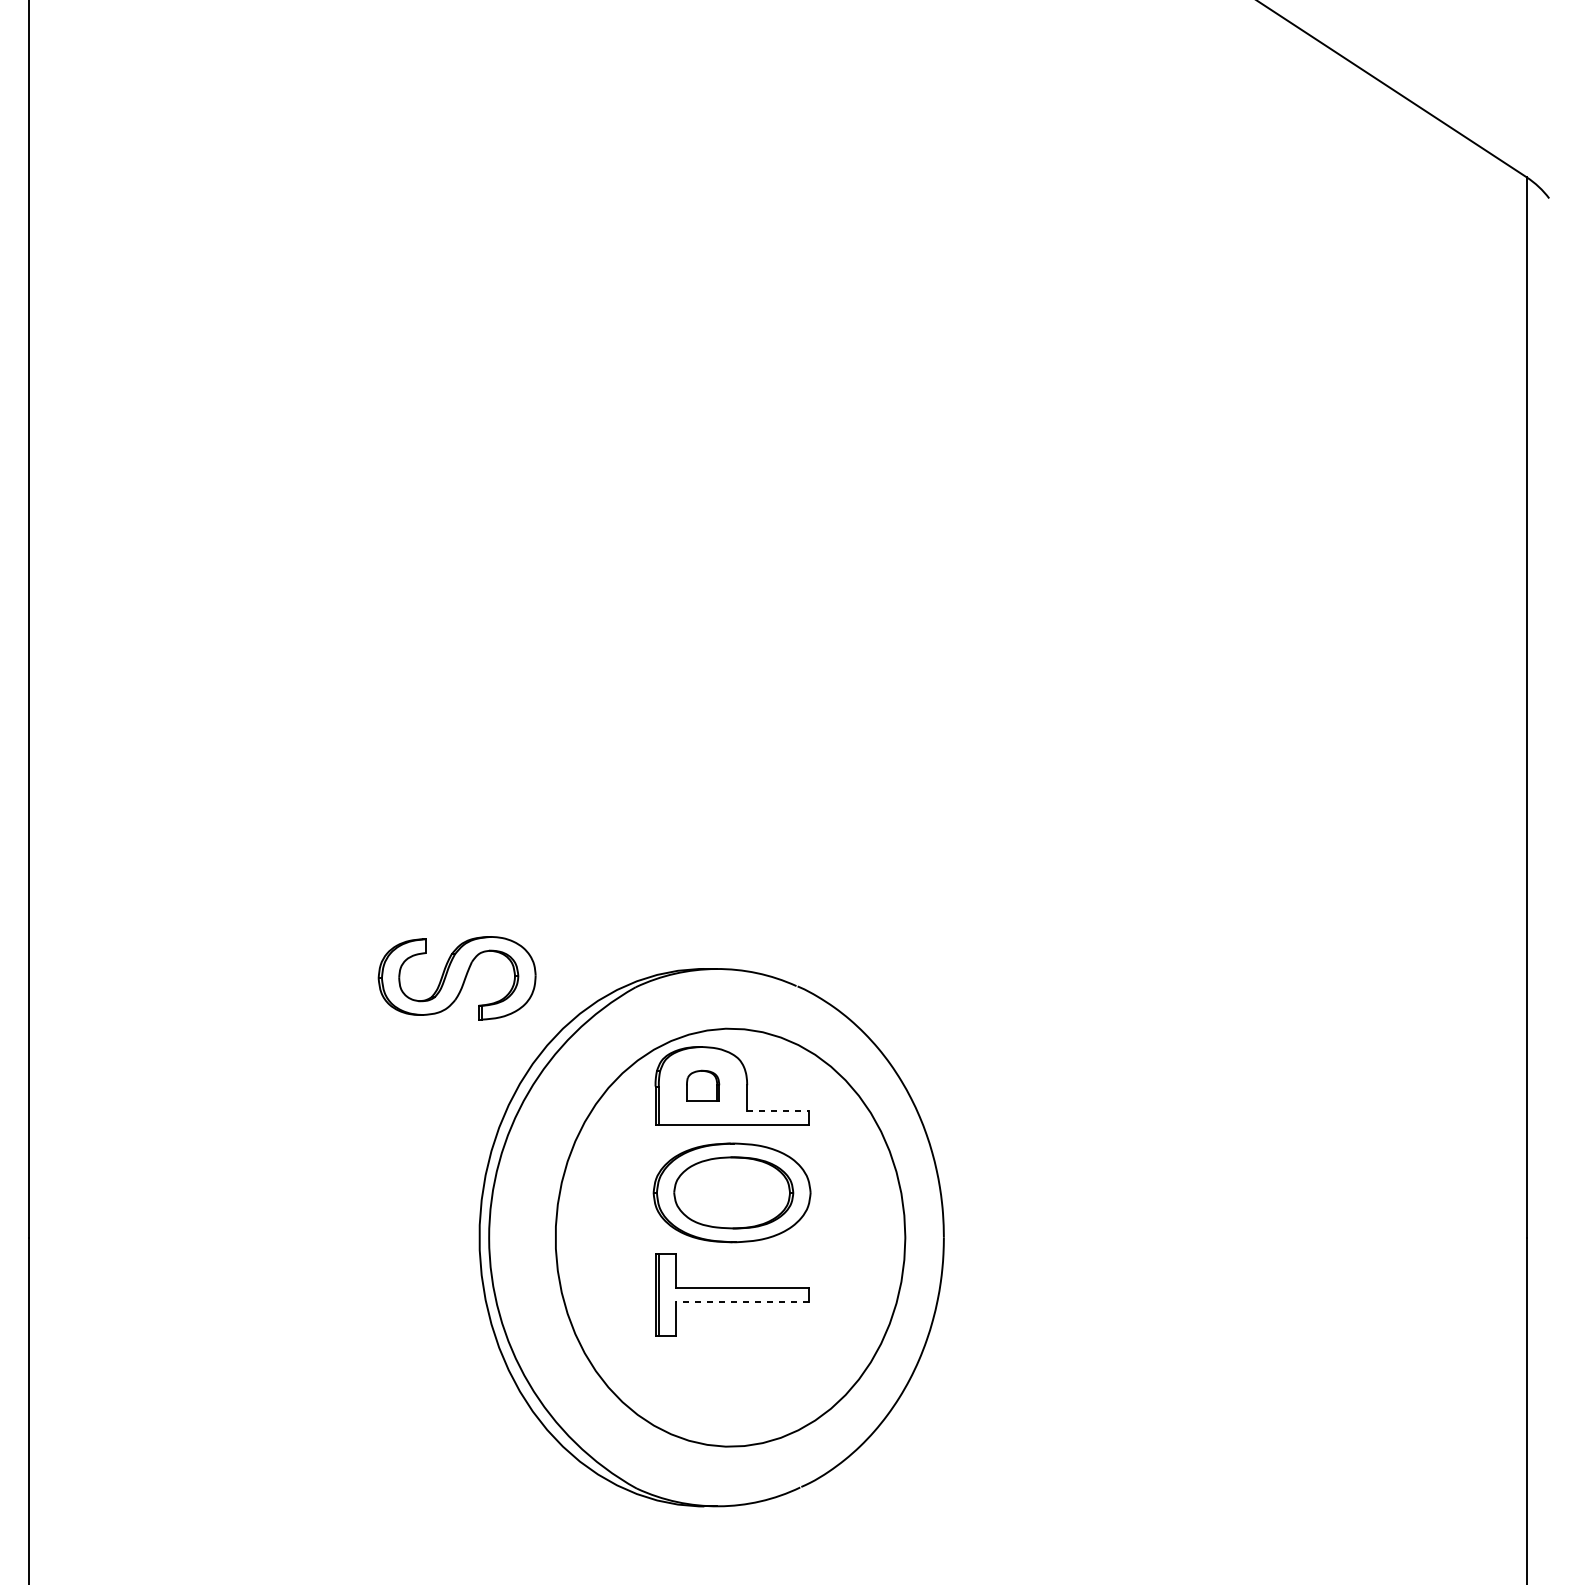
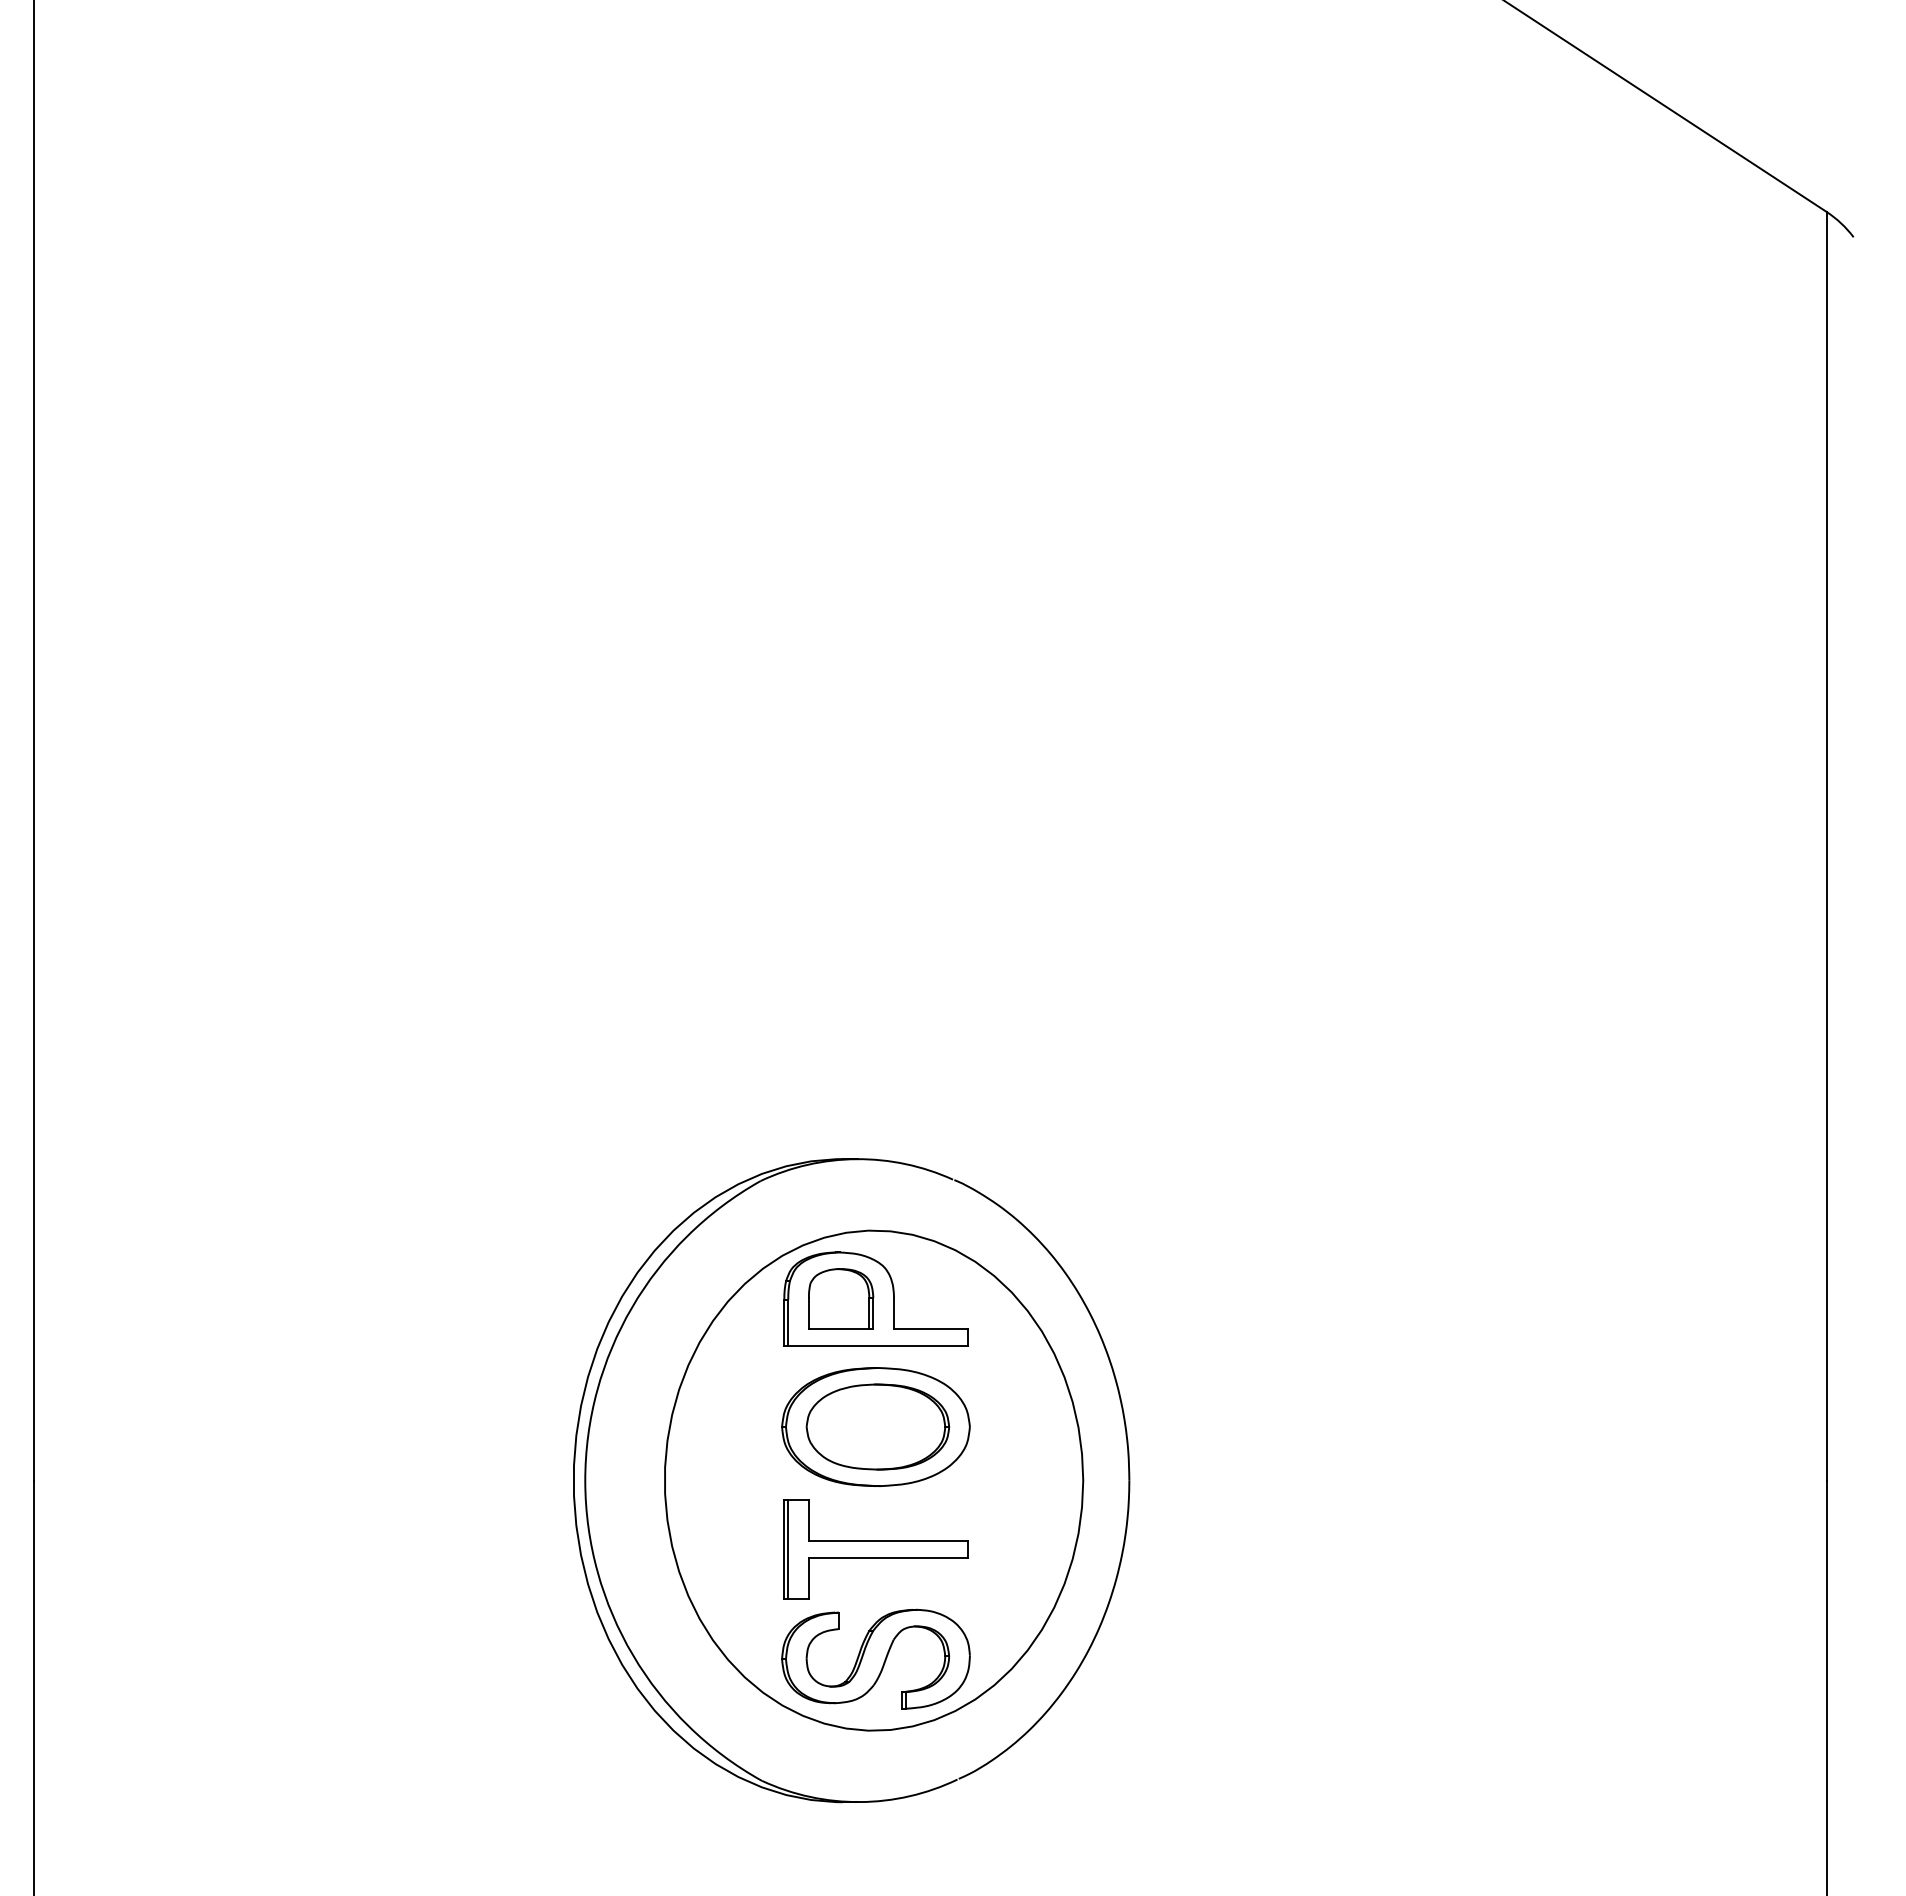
part: (456, 977) -> (875, 1658), moved
part: (703, 1085) -> (841, 1298), size x1.67
line: (777, 1111) -> (930, 1329), dashed -> solid
line: (741, 1301) -> (887, 1557), dashed -> solid

